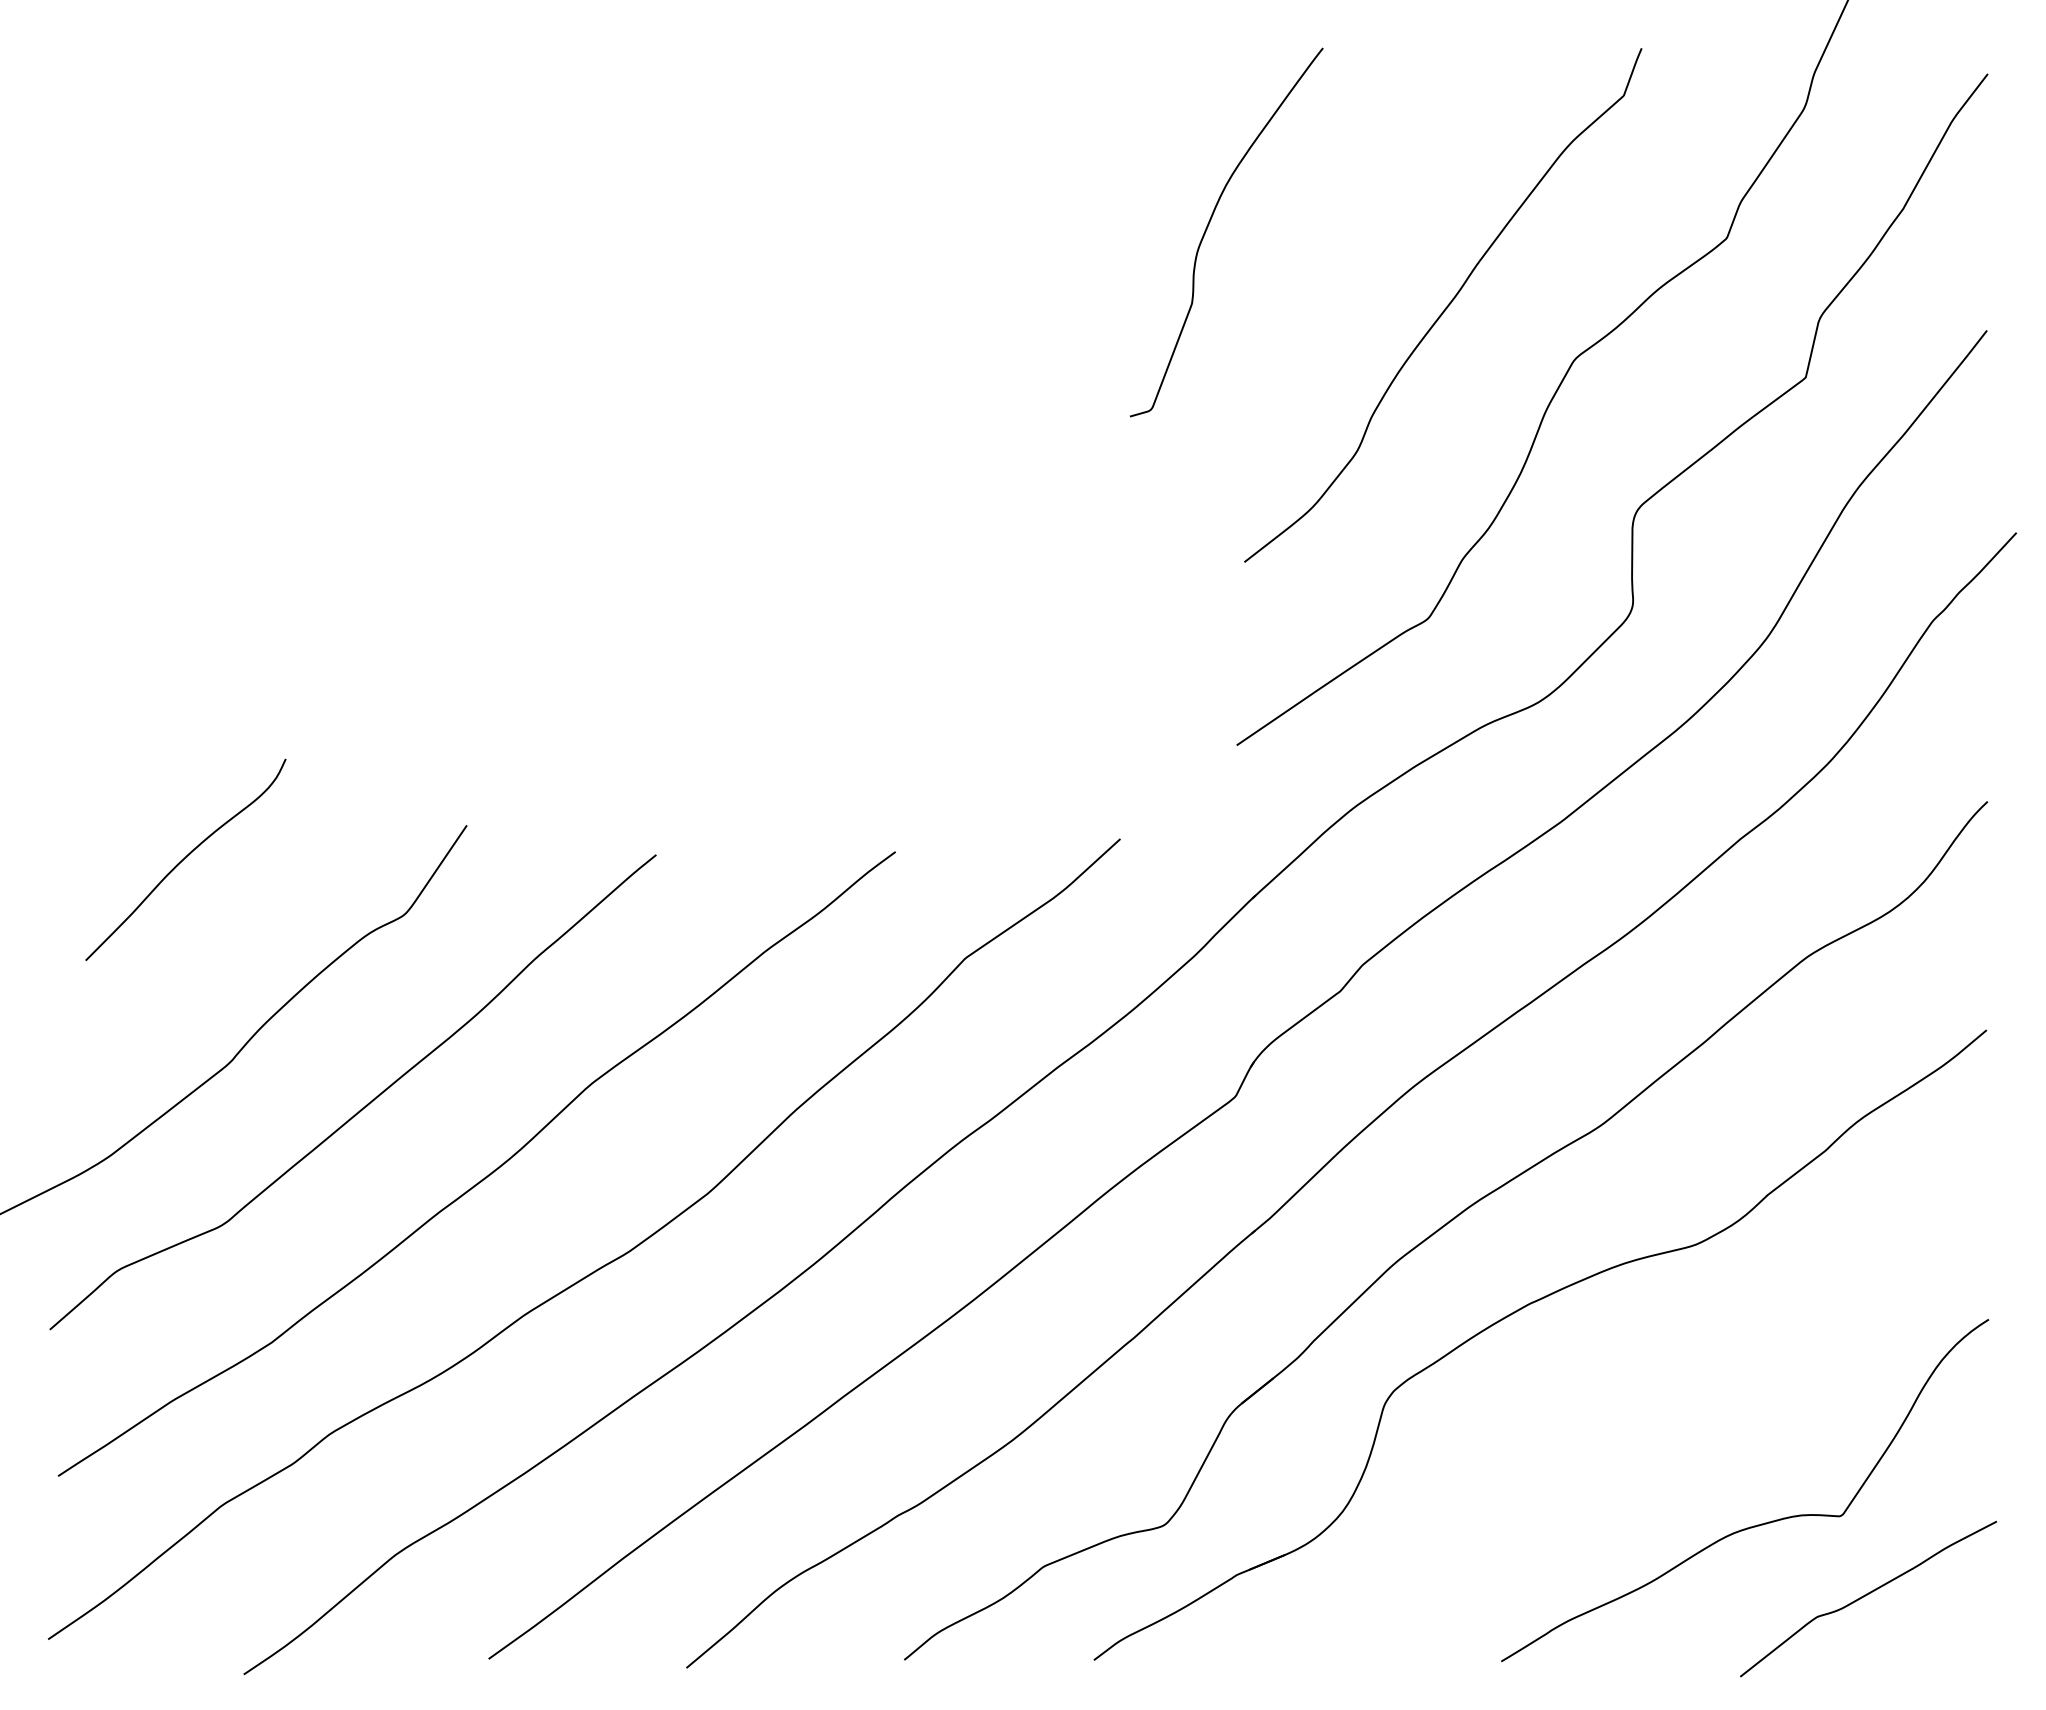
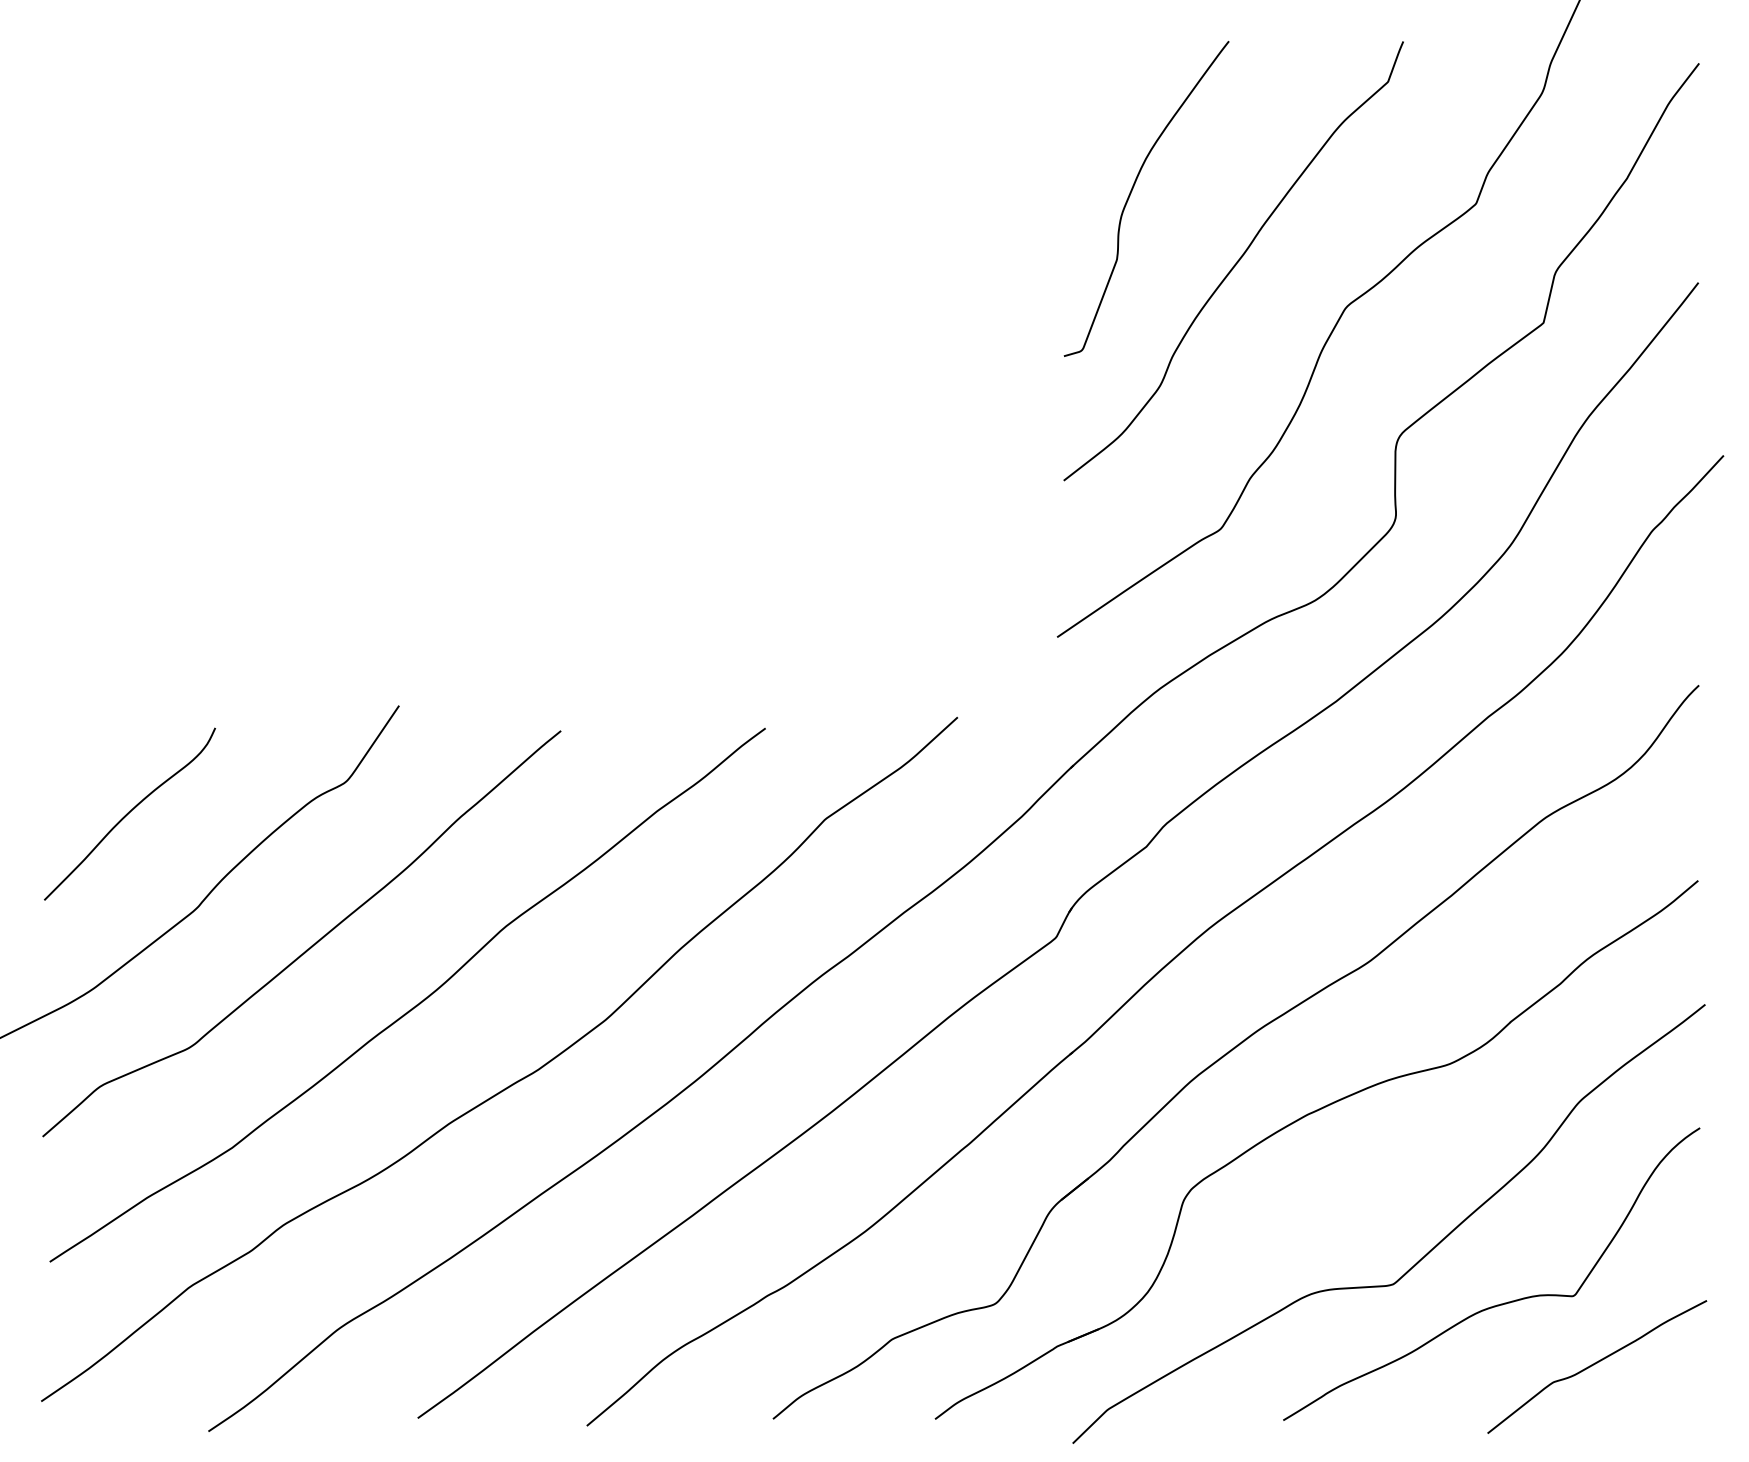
curve: (1210, 223) -> (1132, 191), moved
curve: (185, 859) -> (129, 813), moved
curve: (1661, 1472) -> (1420, 1258), added

